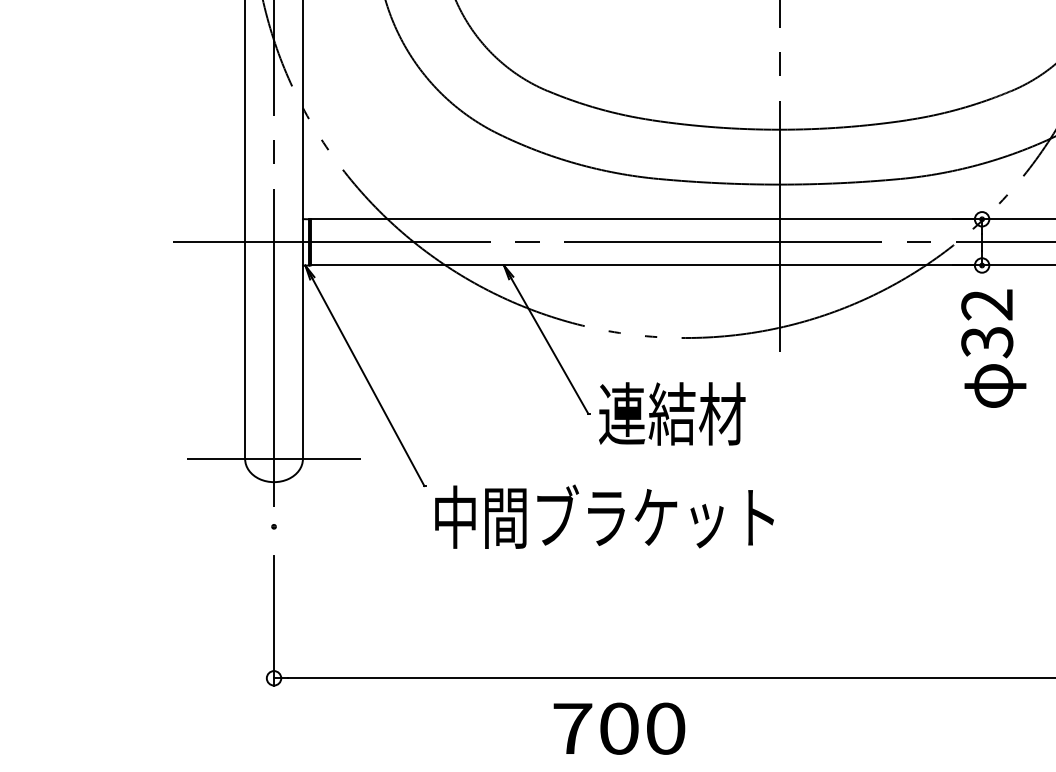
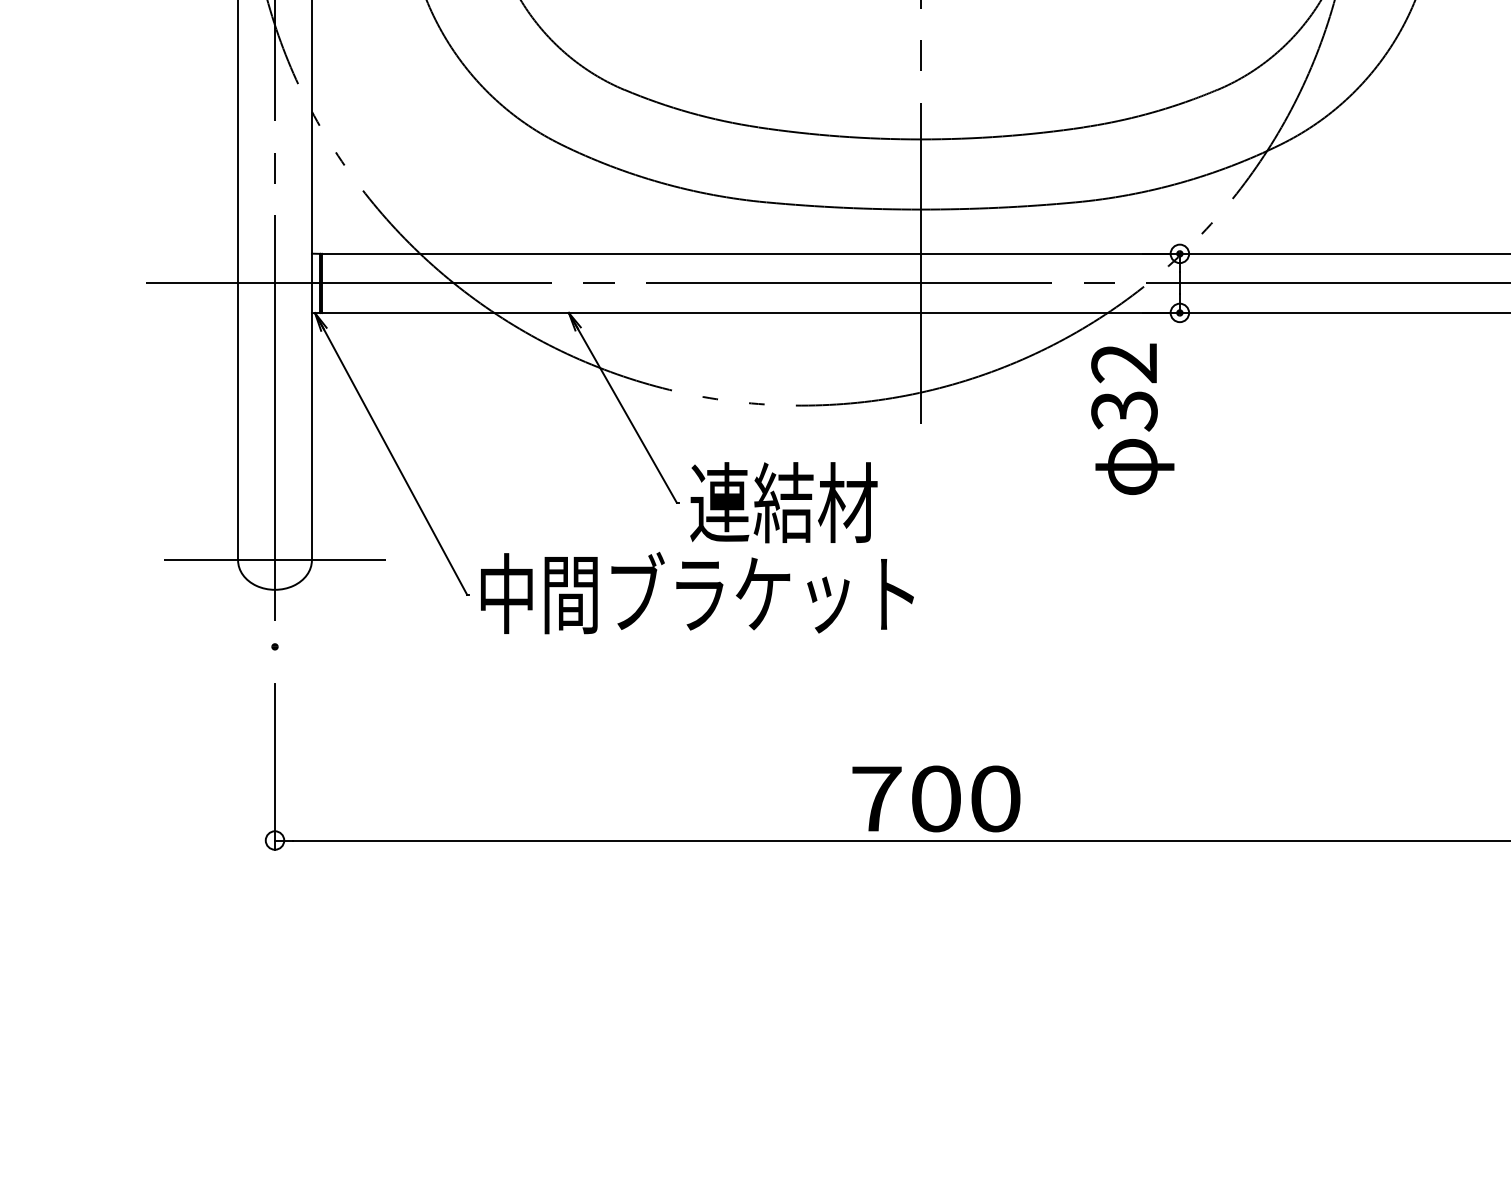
text: (993, 348) -> (1132, 418), moved
text: (604, 516) -> (697, 592), moved
text: (619, 728) -> (936, 798), moved

